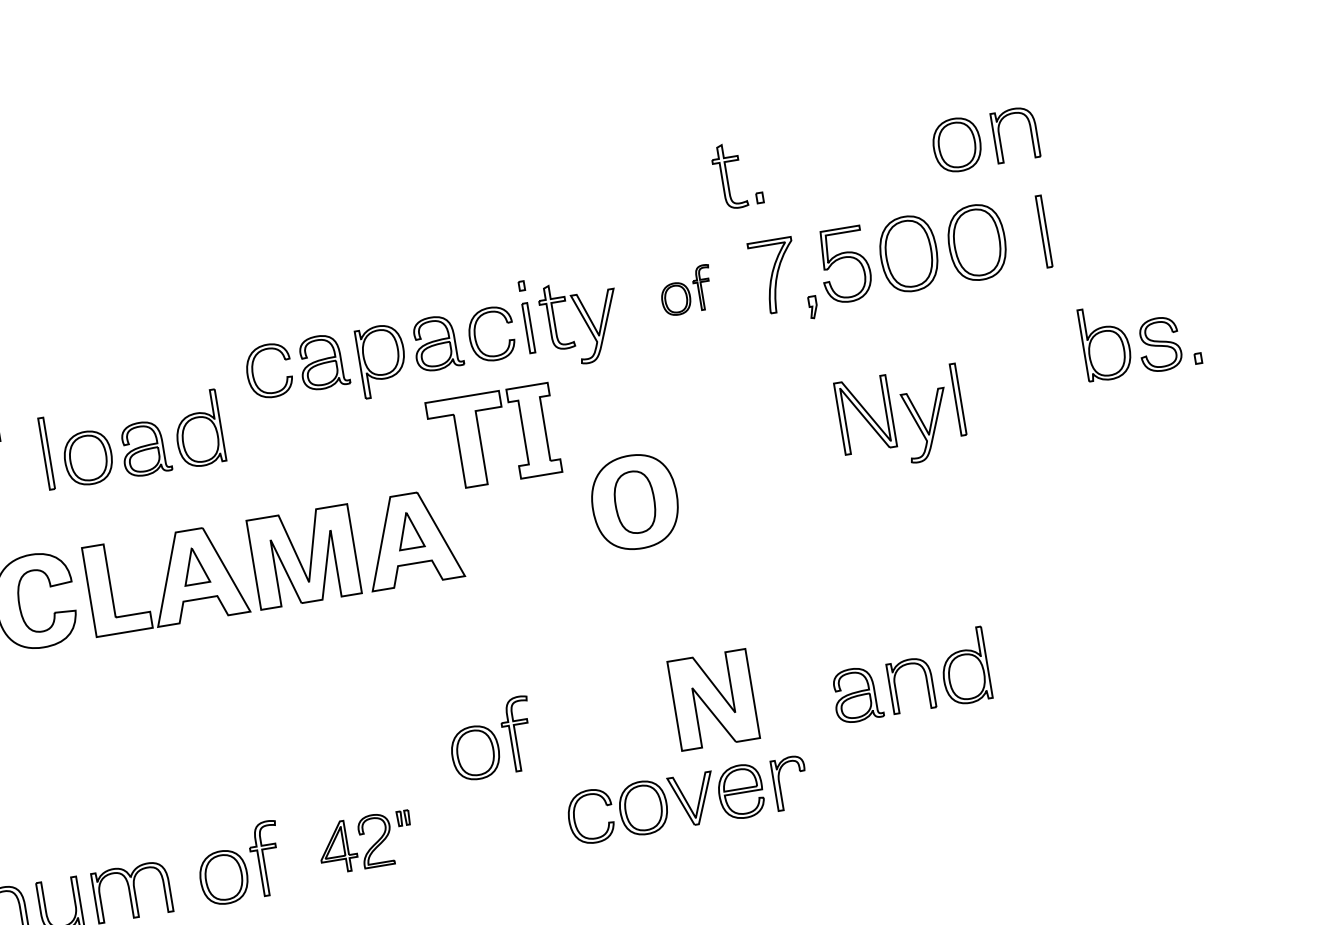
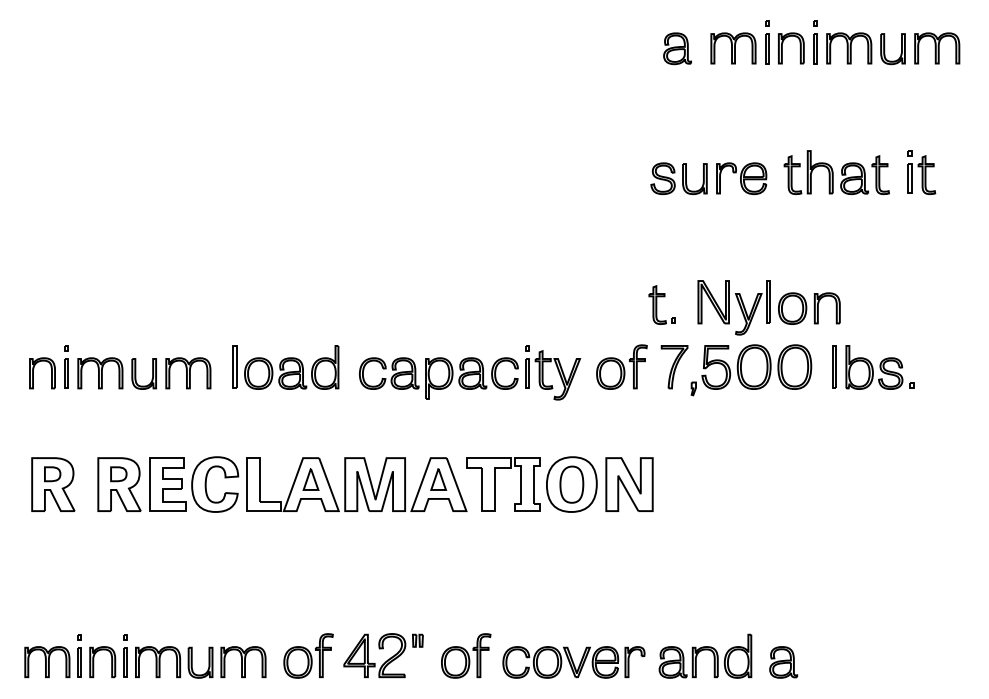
part: (685, 289) -> (621, 366), size x1.67
part: (1139, 337) -> (879, 367), moved
part: (900, 418) -> (733, 307), moved
part: (480, 439) -> (495, 484), moved
part: (131, 440) -> (285, 367), moved
part: (909, 674) -> (705, 655), moved
part: (713, 699) -> (629, 484), moved
part: (491, 738) -> (466, 655), moved
part: (1040, 742) -> (783, 662), added
part: (365, 841) -> (383, 655), size x1.43

